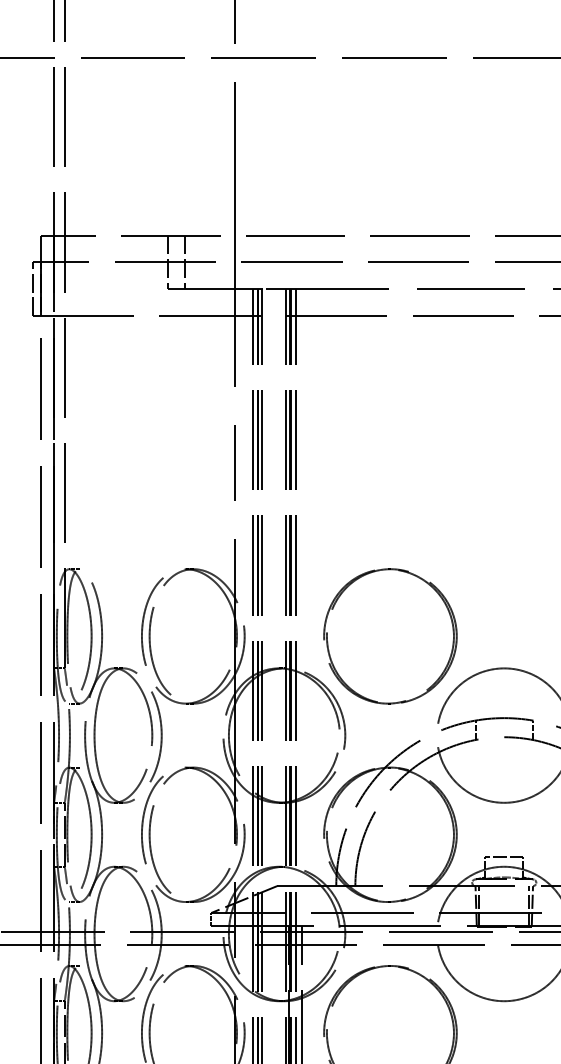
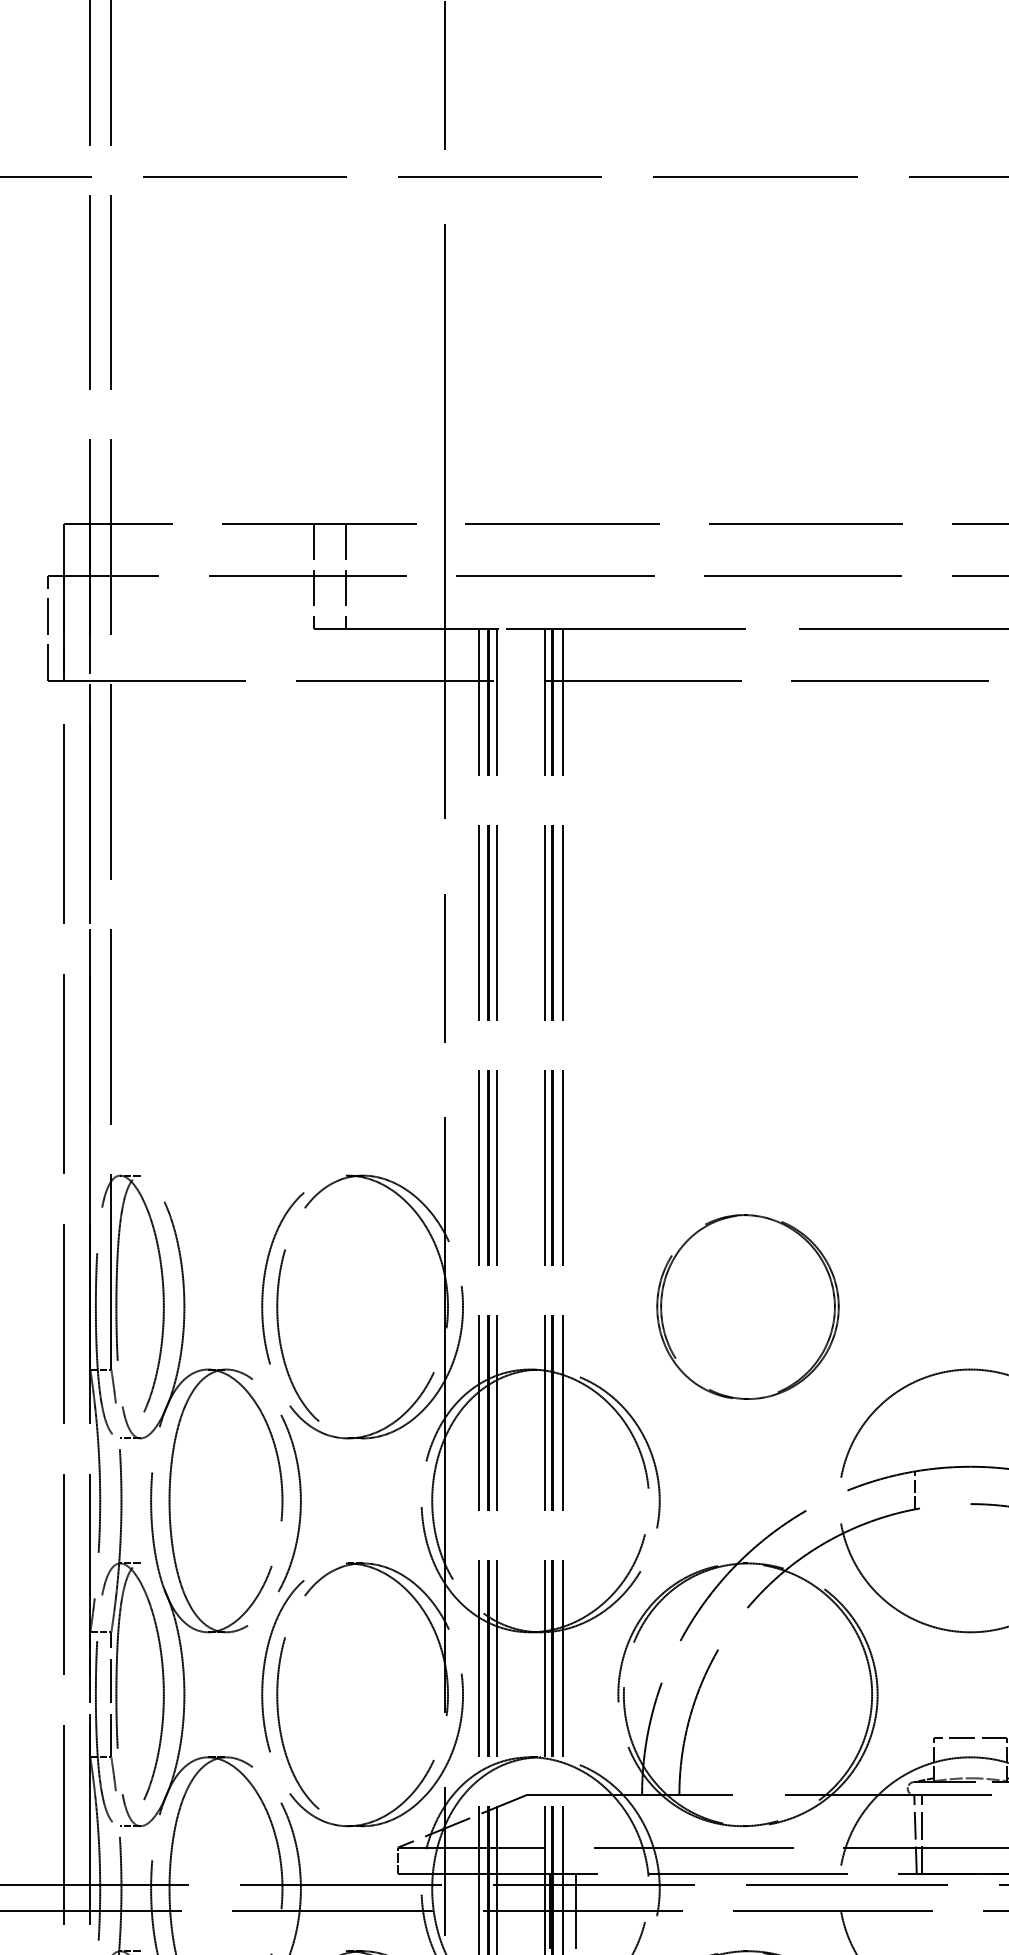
part: (390, 636) -> (748, 1307), size x0.7

